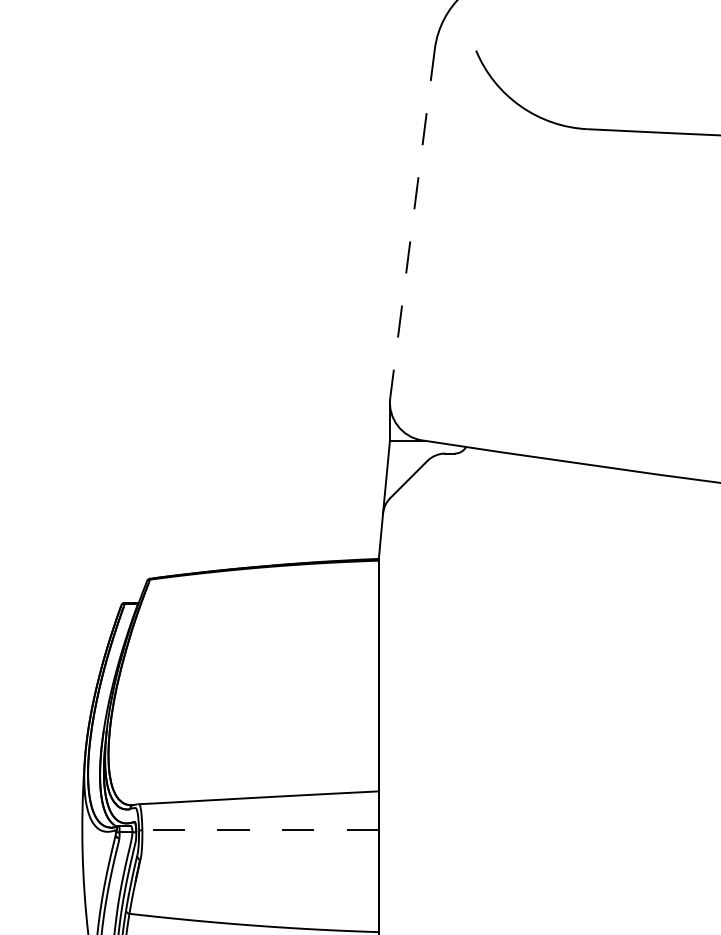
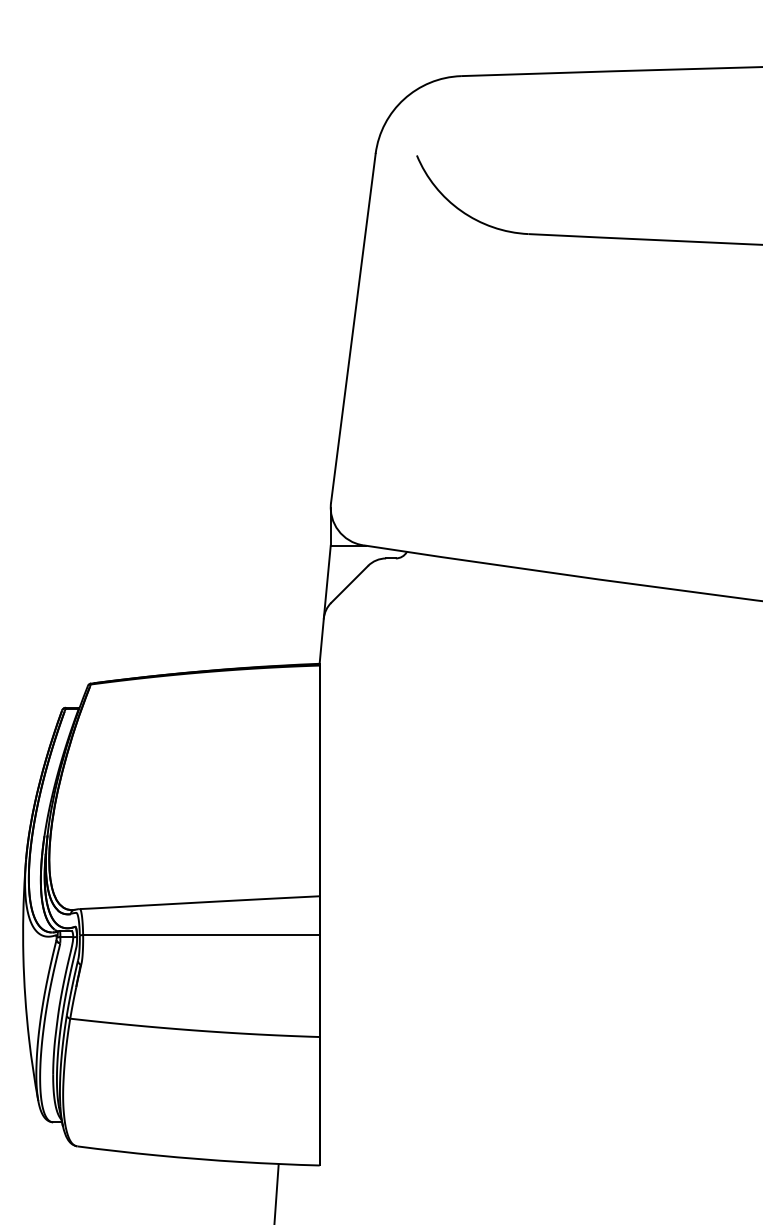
line: (412, 223) -> (353, 328), dashed -> solid
line: (259, 830) -> (200, 935), dashed -> solid

